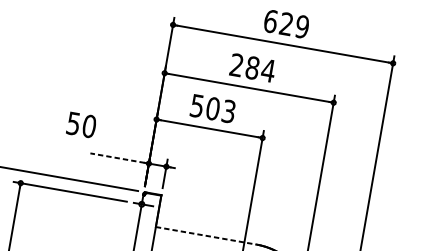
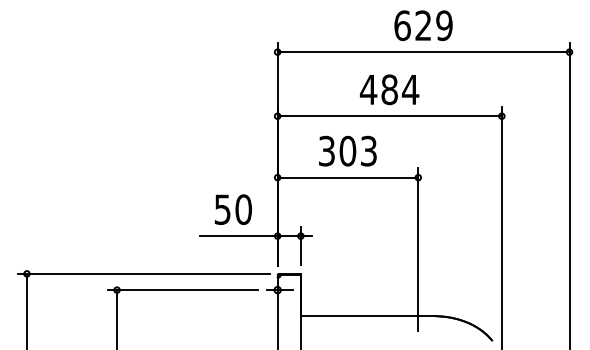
text: (236, 65) -> (368, 89), 284 -> 484
text: (197, 105) -> (326, 150), 503 -> 303
text: (80, 124) -> (232, 209), moved
line: (117, 158) -> (235, 236), dashed -> solid
line: (206, 236) -> (367, 316), dashed -> solid

